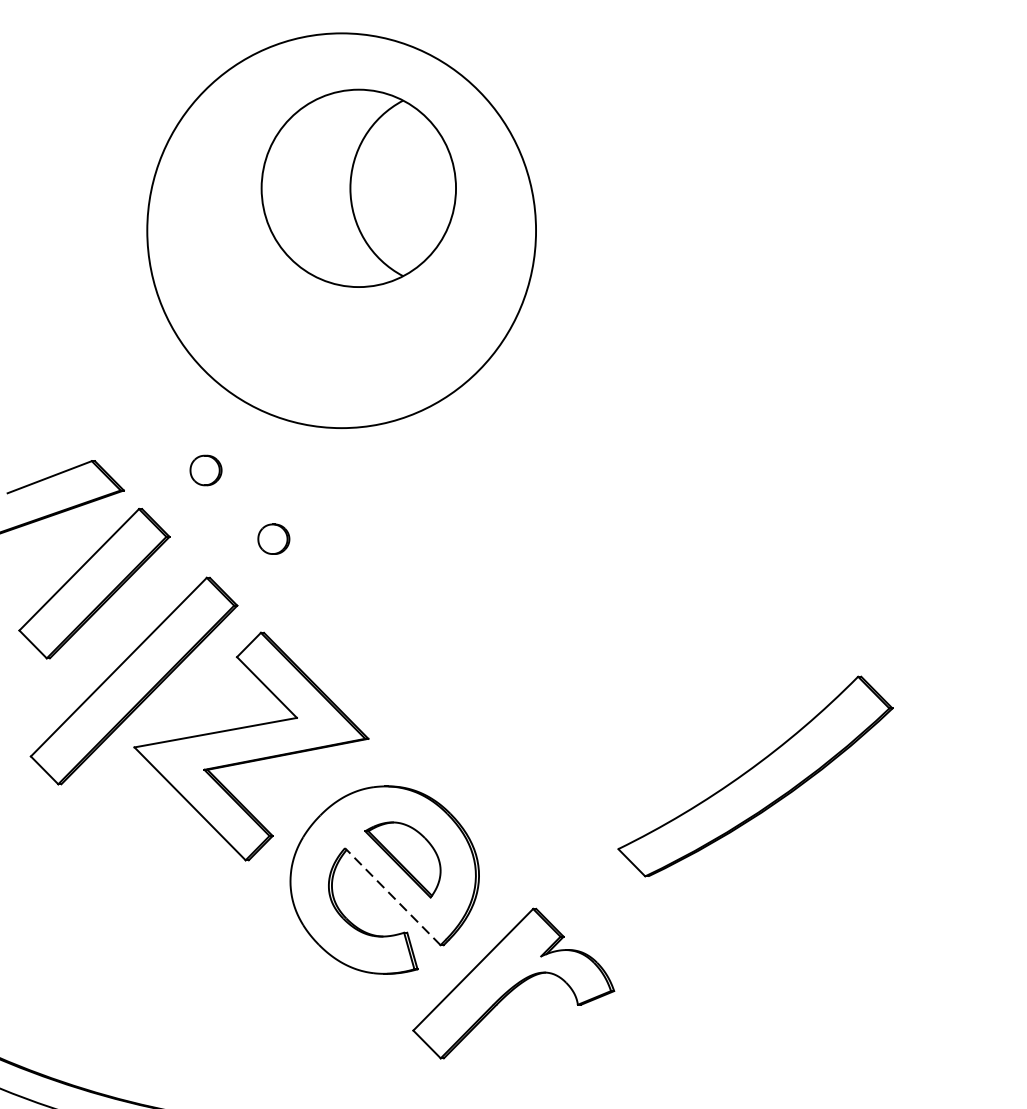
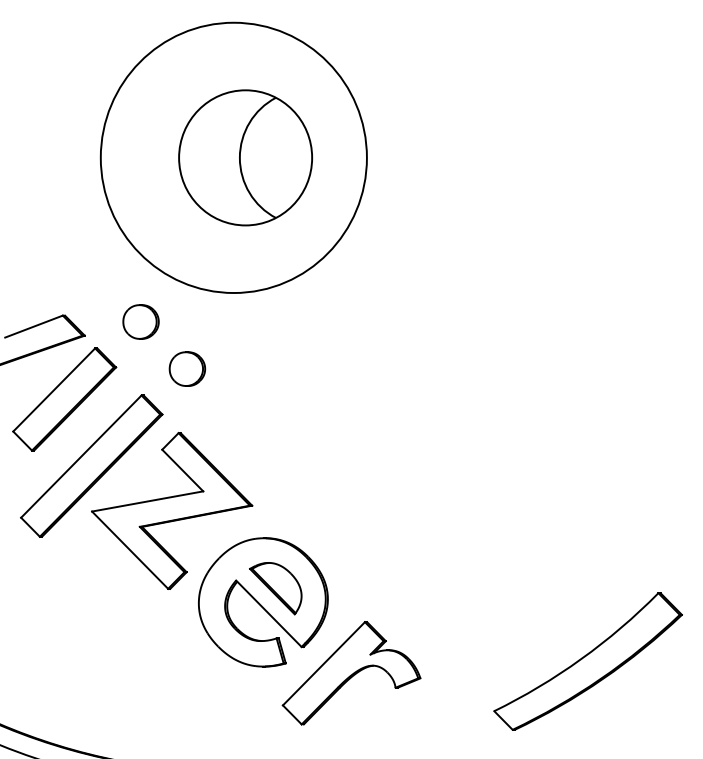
part: (358, 187) -> (245, 157), moved
part: (205, 469) -> (140, 321), size x1.67
part: (273, 538) -> (187, 368), size x1.67
part: (754, 776) -> (587, 661), moved
line: (392, 896) -> (268, 613), dashed -> solid

